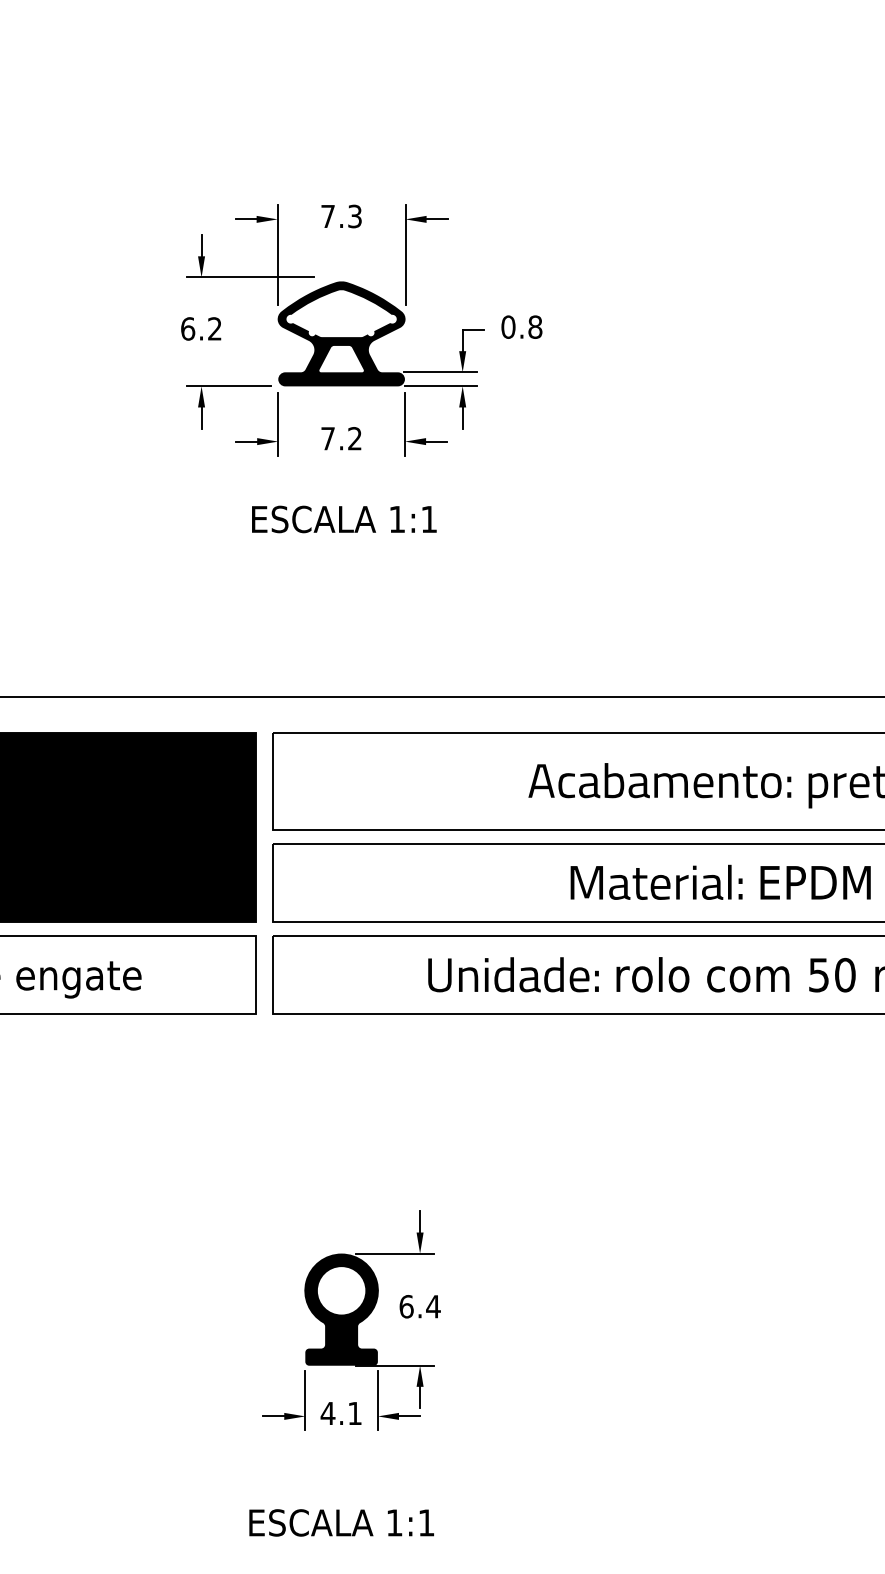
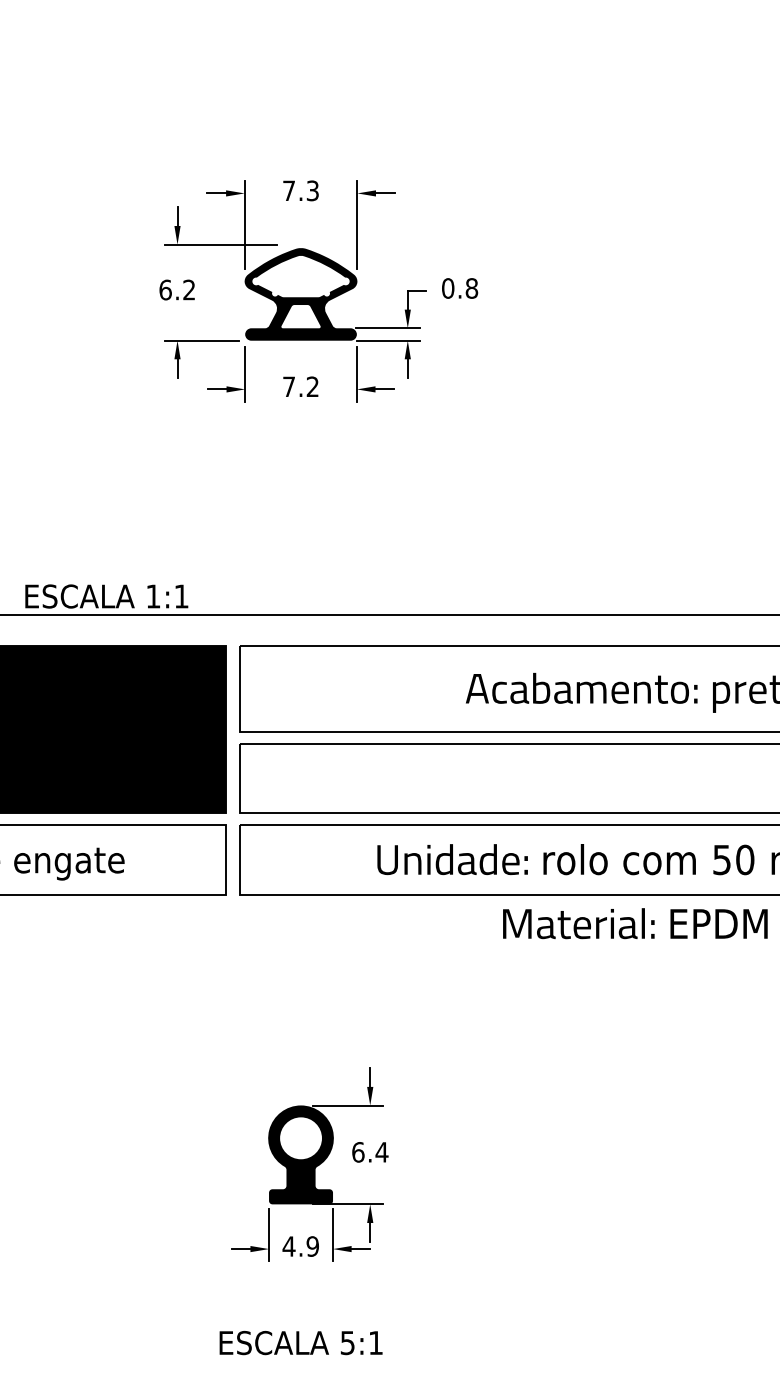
text: (344, 519) -> (106, 596), moved
text: (720, 881) -> (635, 922), moved
text: (354, 1413) -> (312, 1246), 4.1 -> 4.9
text: (394, 1522) -> (347, 1342), 1:1 -> 5:1

